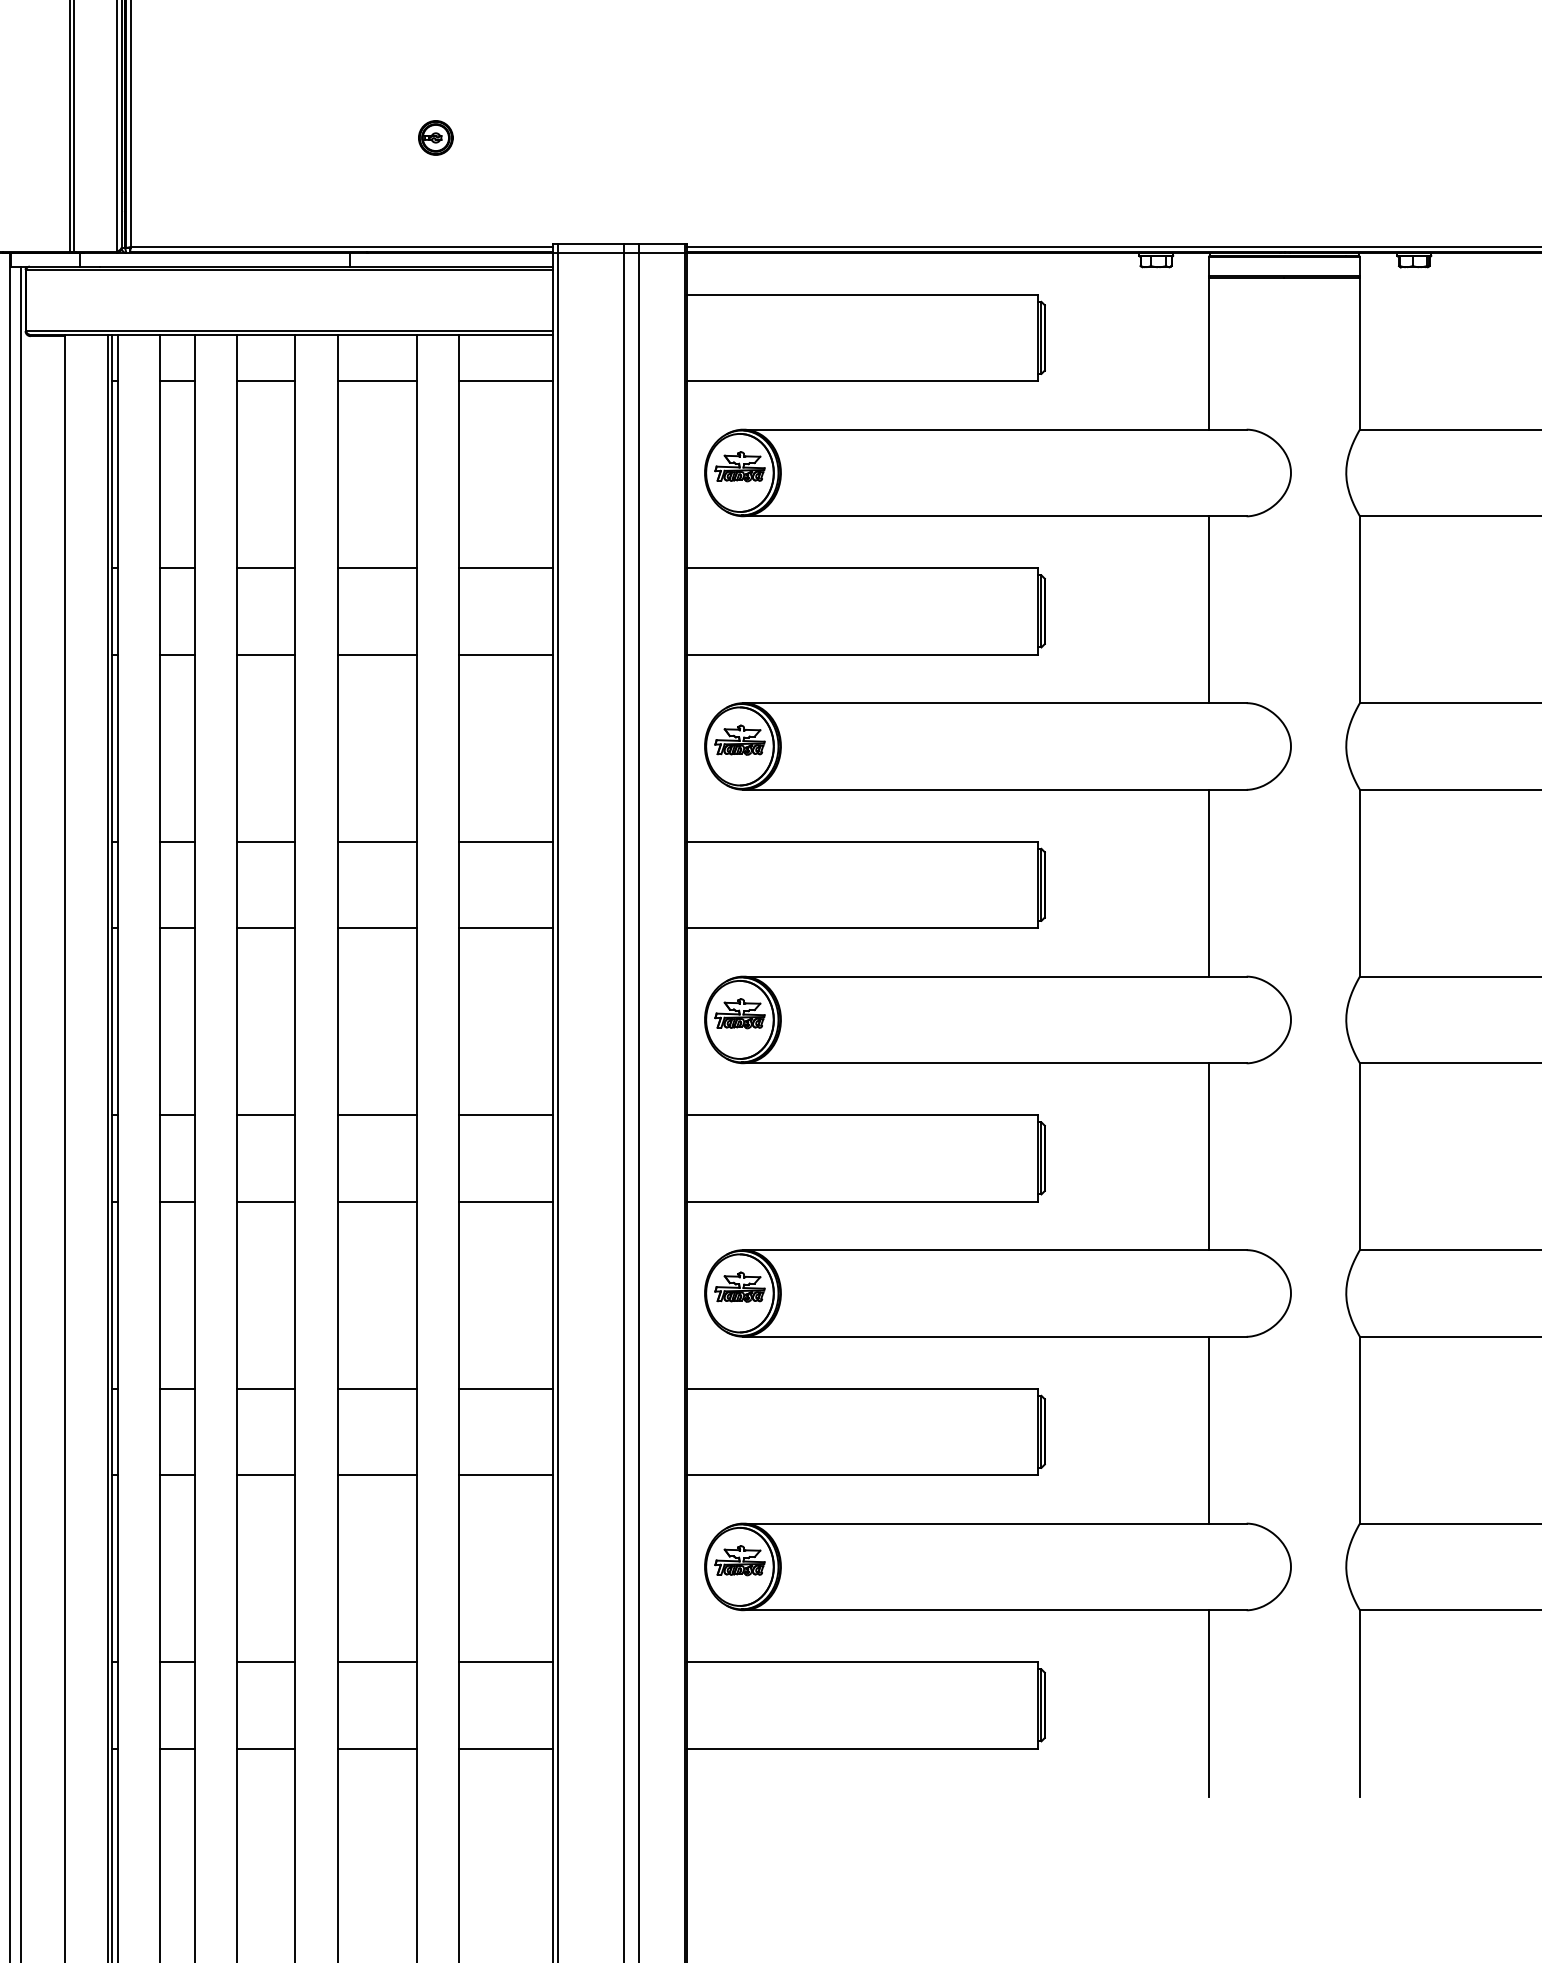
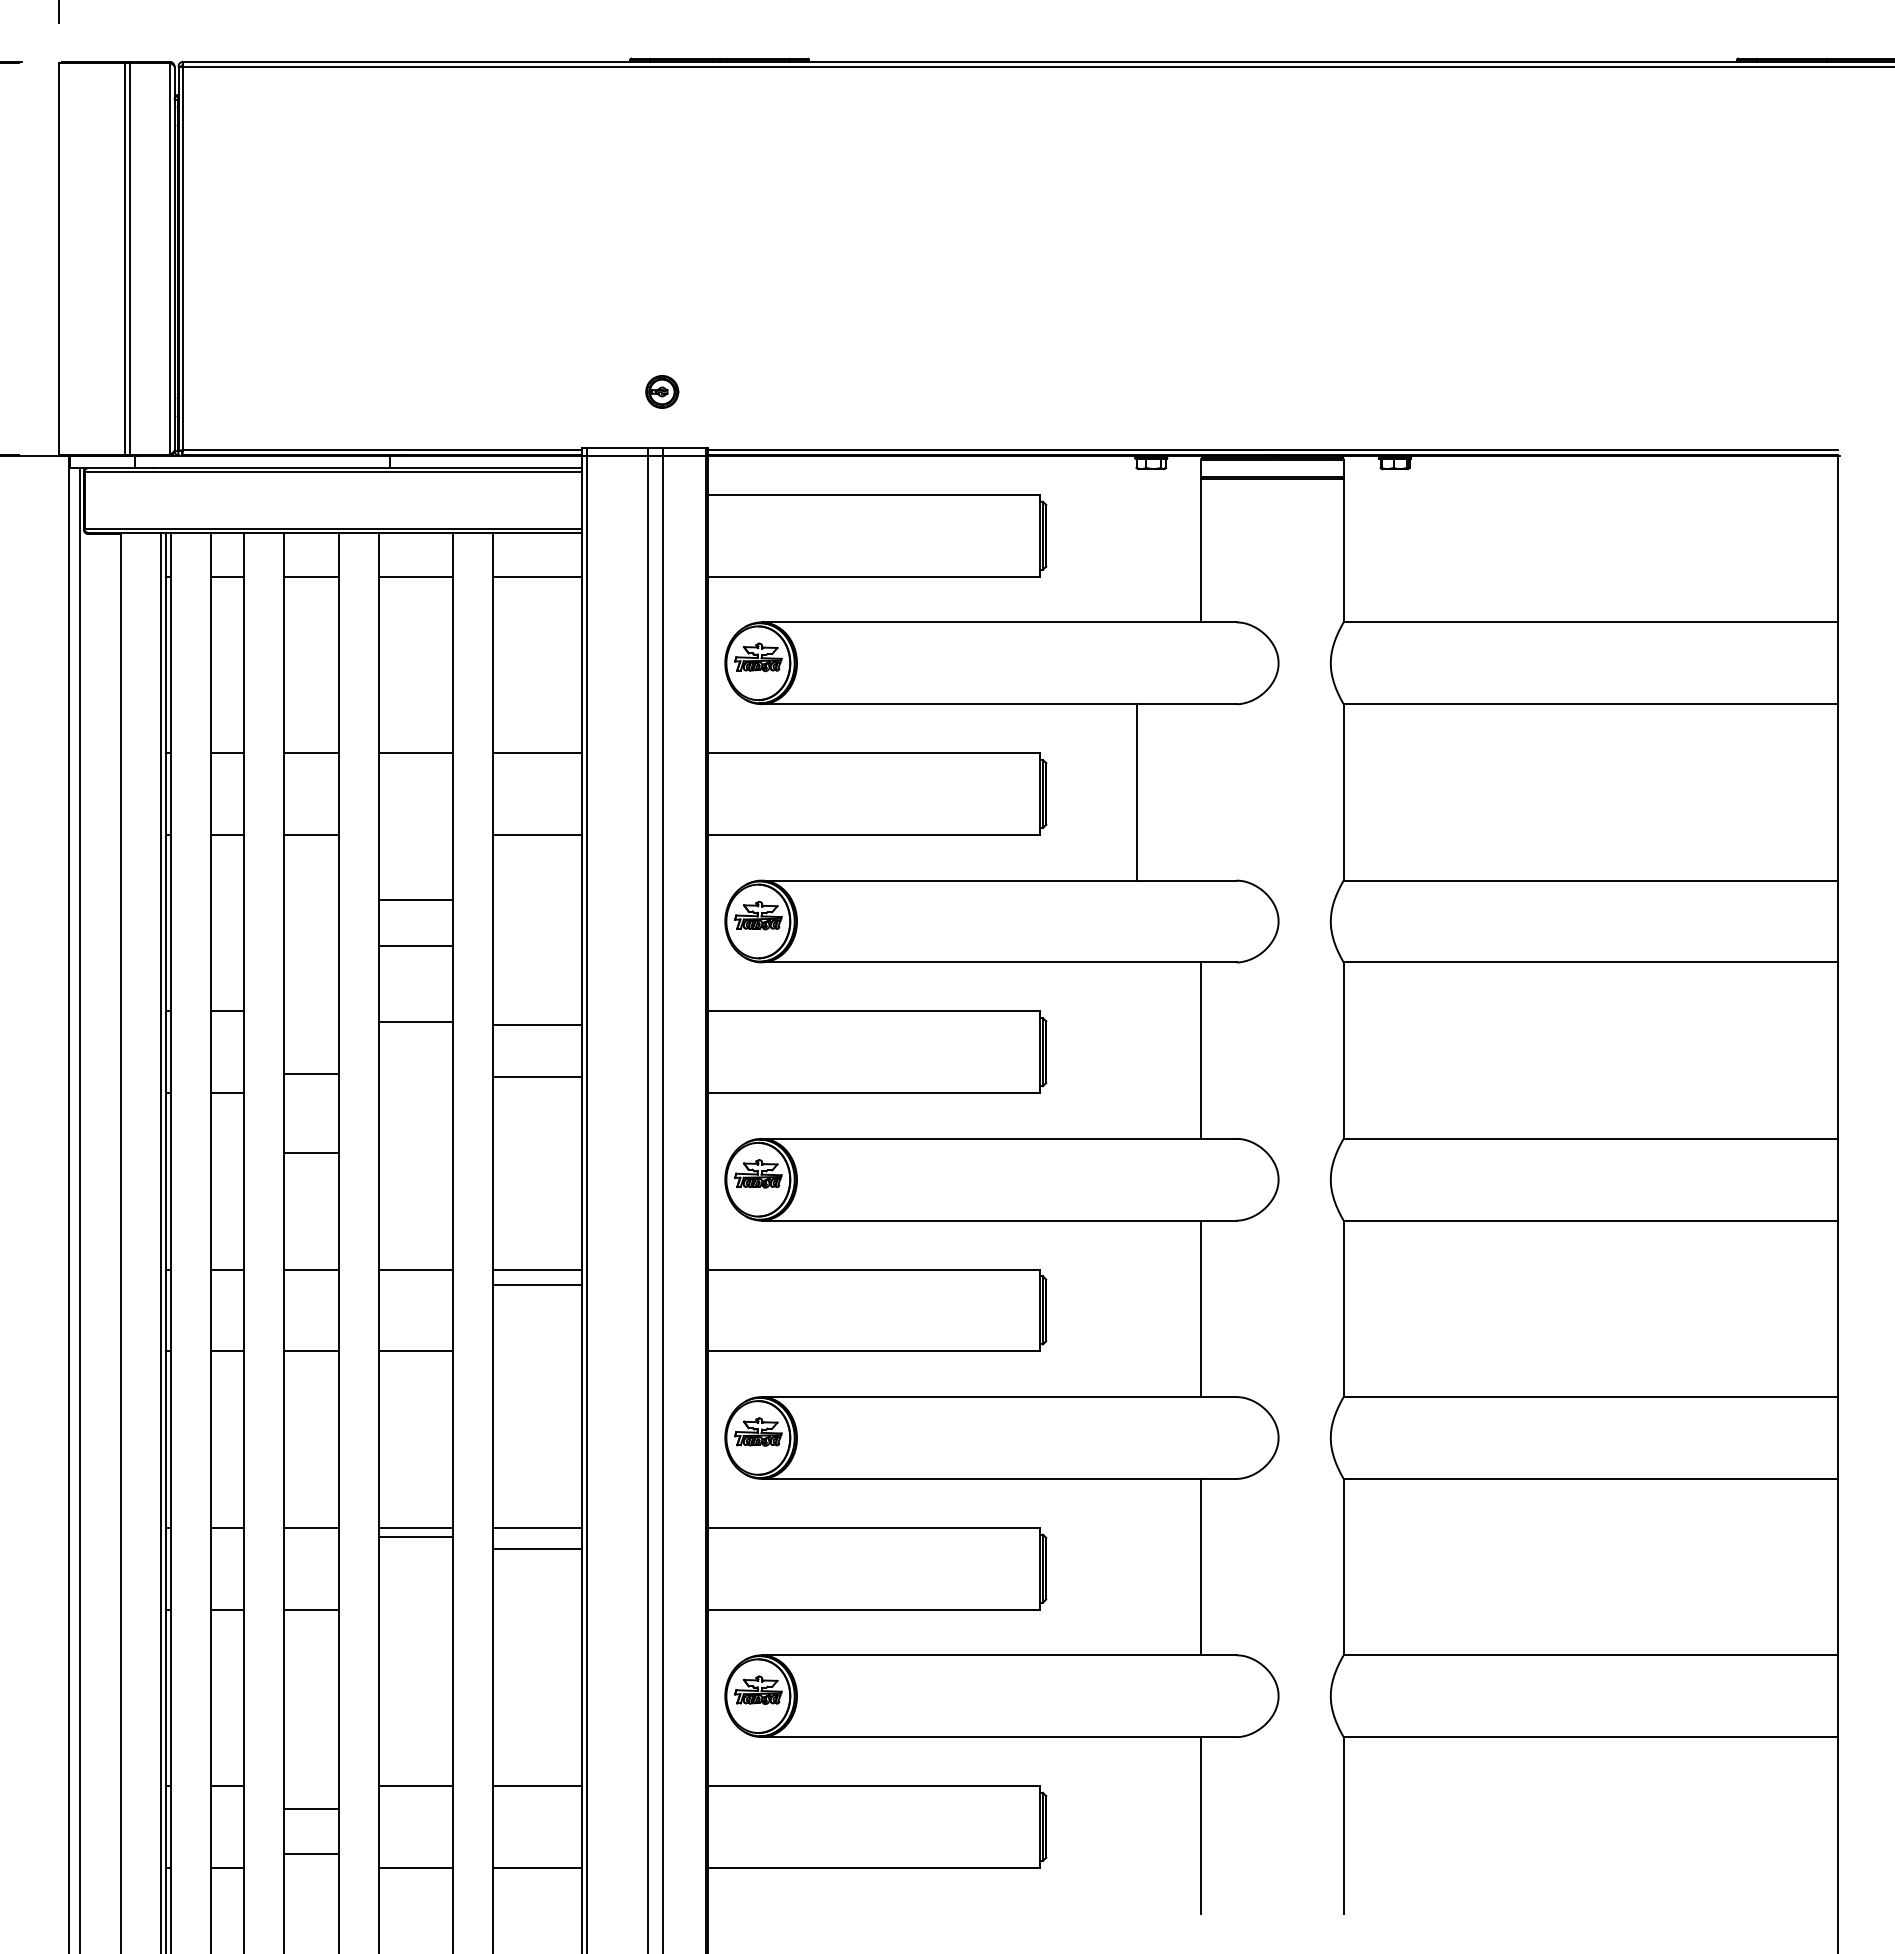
part: (436, 137) -> (662, 391), moved
line: (1209, 609) -> (1137, 792), moved
line: (376, 654) -> (415, 899), moved
line: (265, 841) -> (310, 1074), moved
line: (376, 841) -> (415, 946), moved
line: (506, 841) -> (537, 1077), moved
line: (265, 928) -> (310, 1153), moved
line: (376, 928) -> (415, 1022), moved
line: (506, 928) -> (537, 1025), moved
line: (506, 1201) -> (537, 1285), moved
line: (376, 1475) -> (415, 1536), moved
line: (506, 1475) -> (537, 1548), moved
line: (265, 1662) -> (310, 1854), moved
line: (265, 1748) -> (310, 1808), moved

